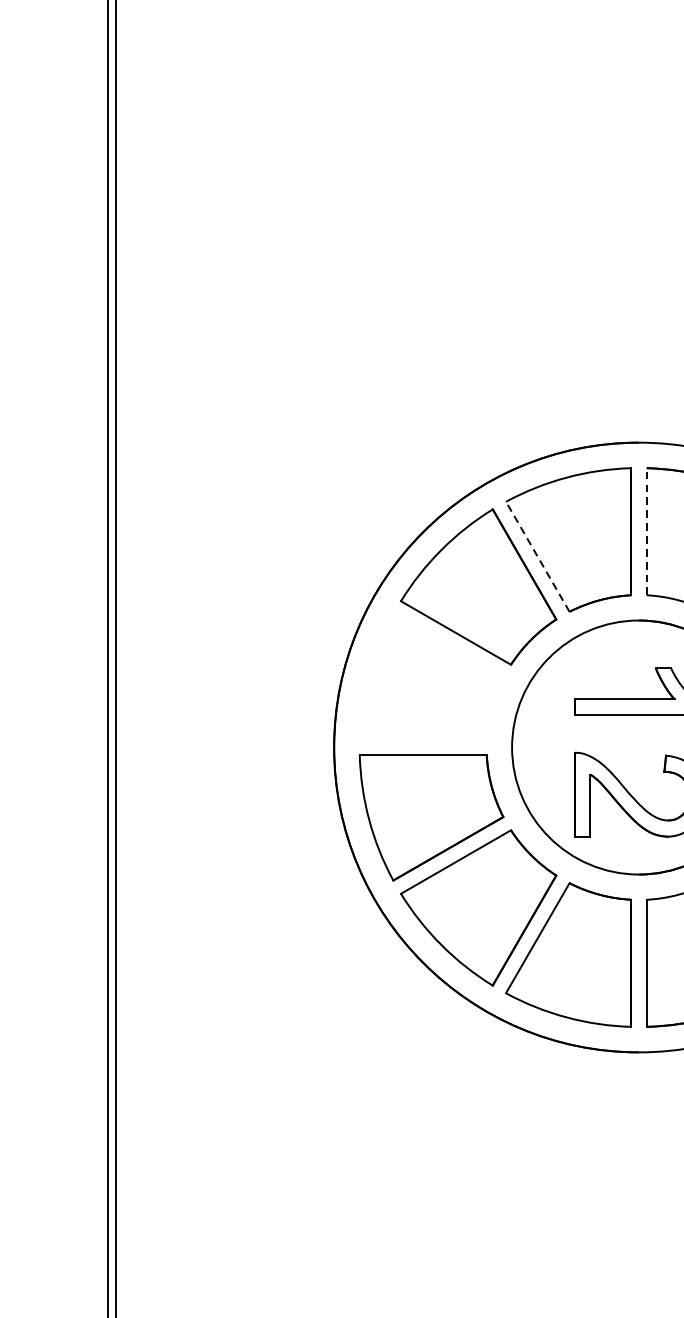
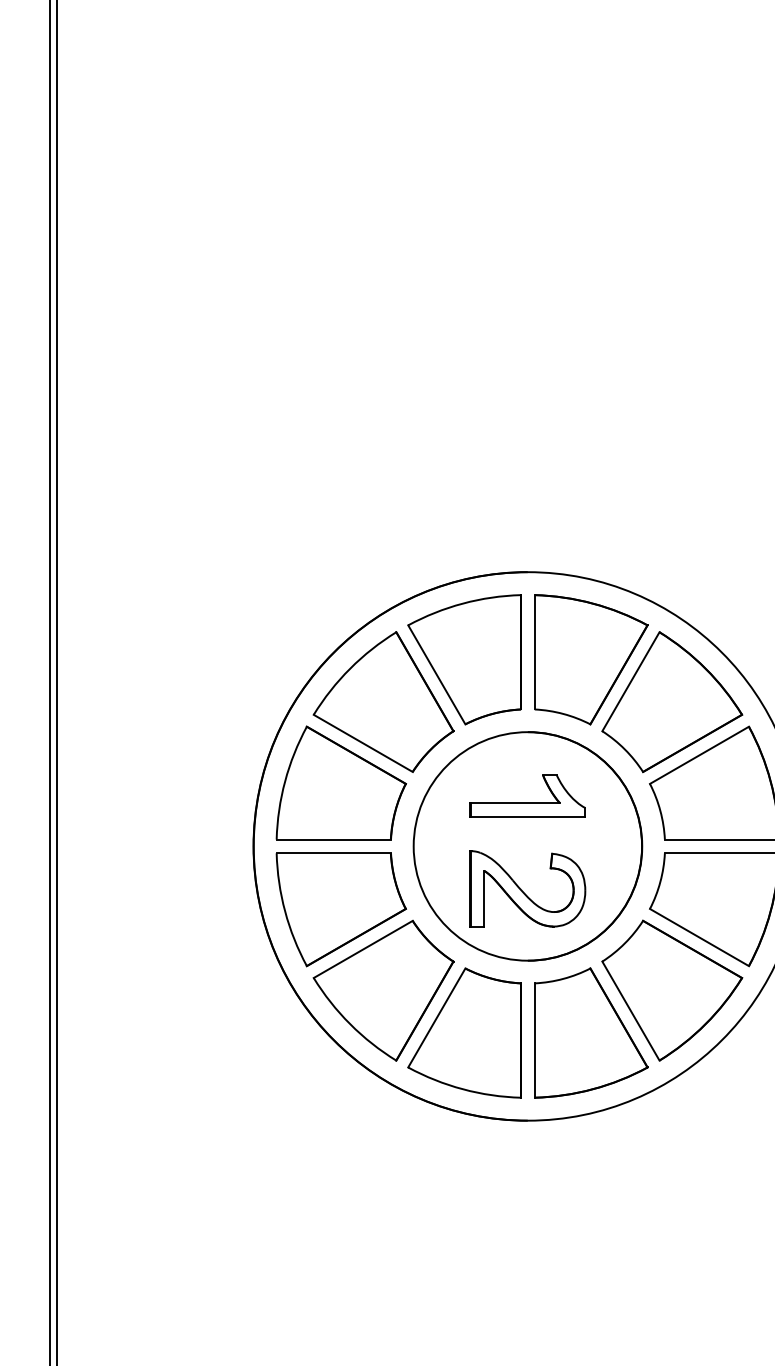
line: (646, 530) -> (534, 651), dashed -> solid
line: (537, 556) -> (436, 674), dashed -> solid
part: (430, 676) -> (340, 782), added

